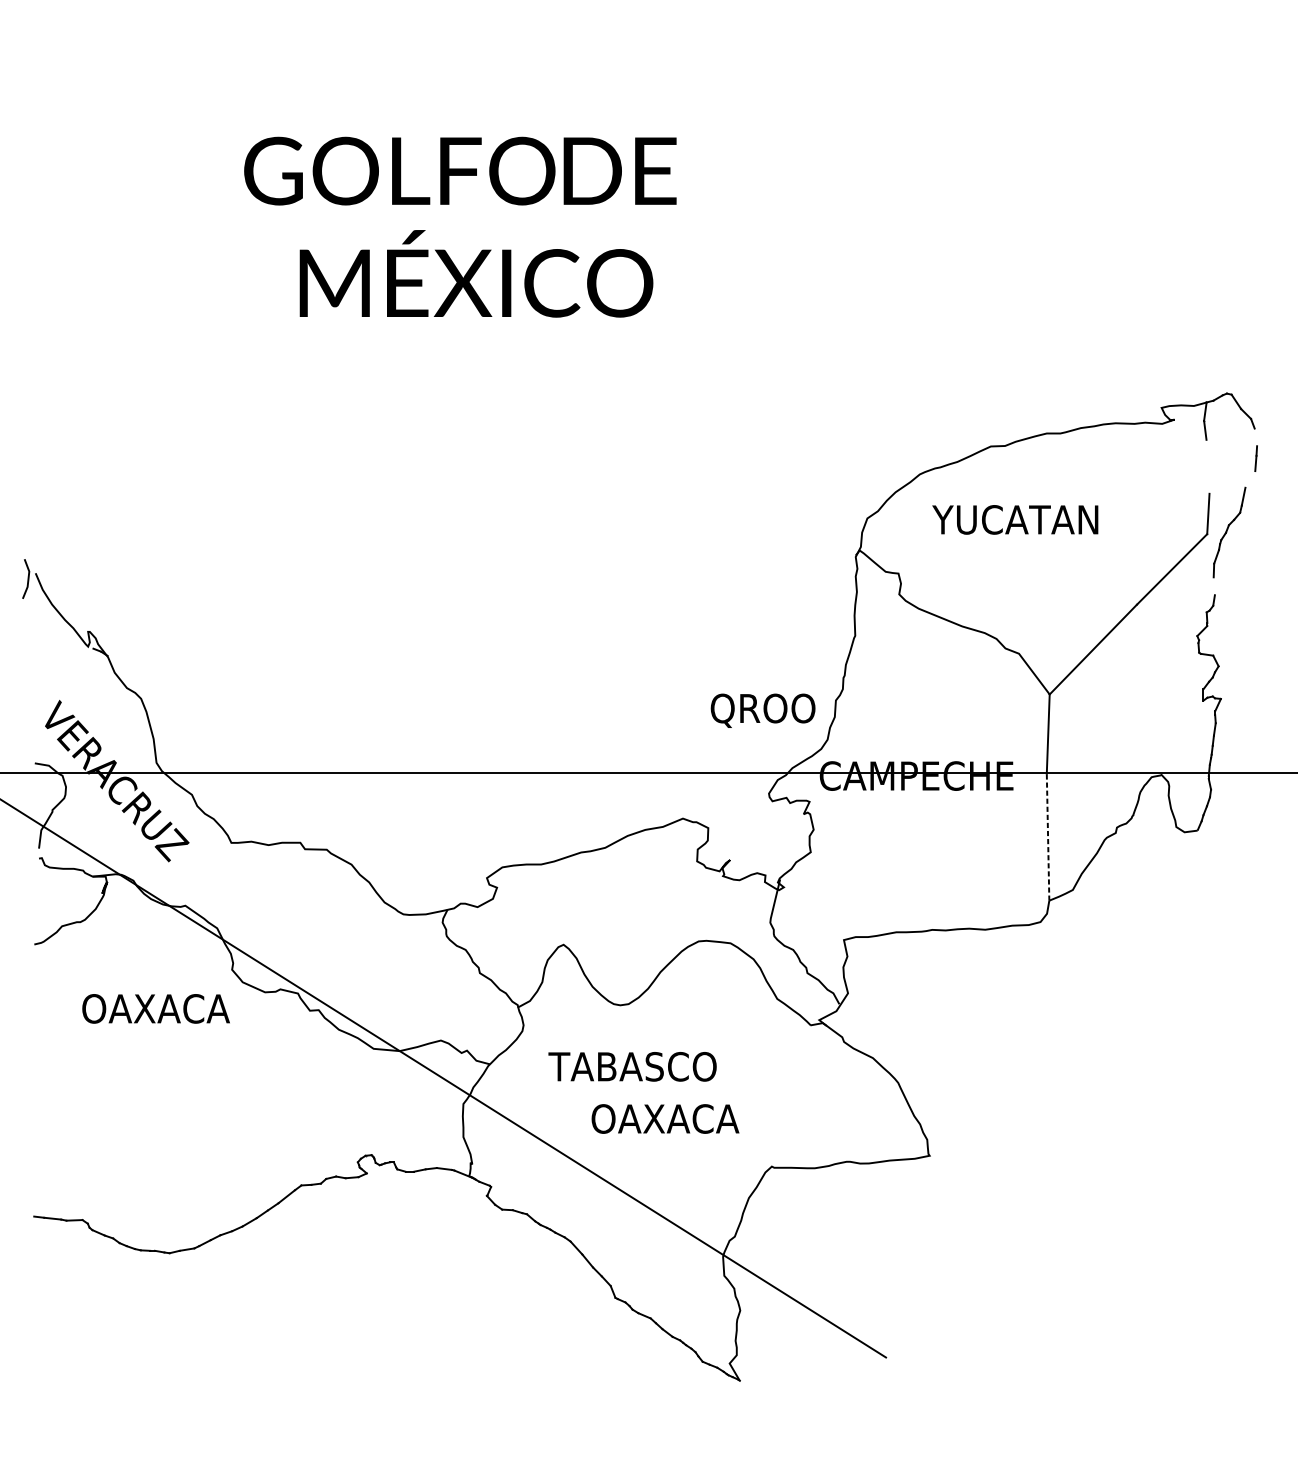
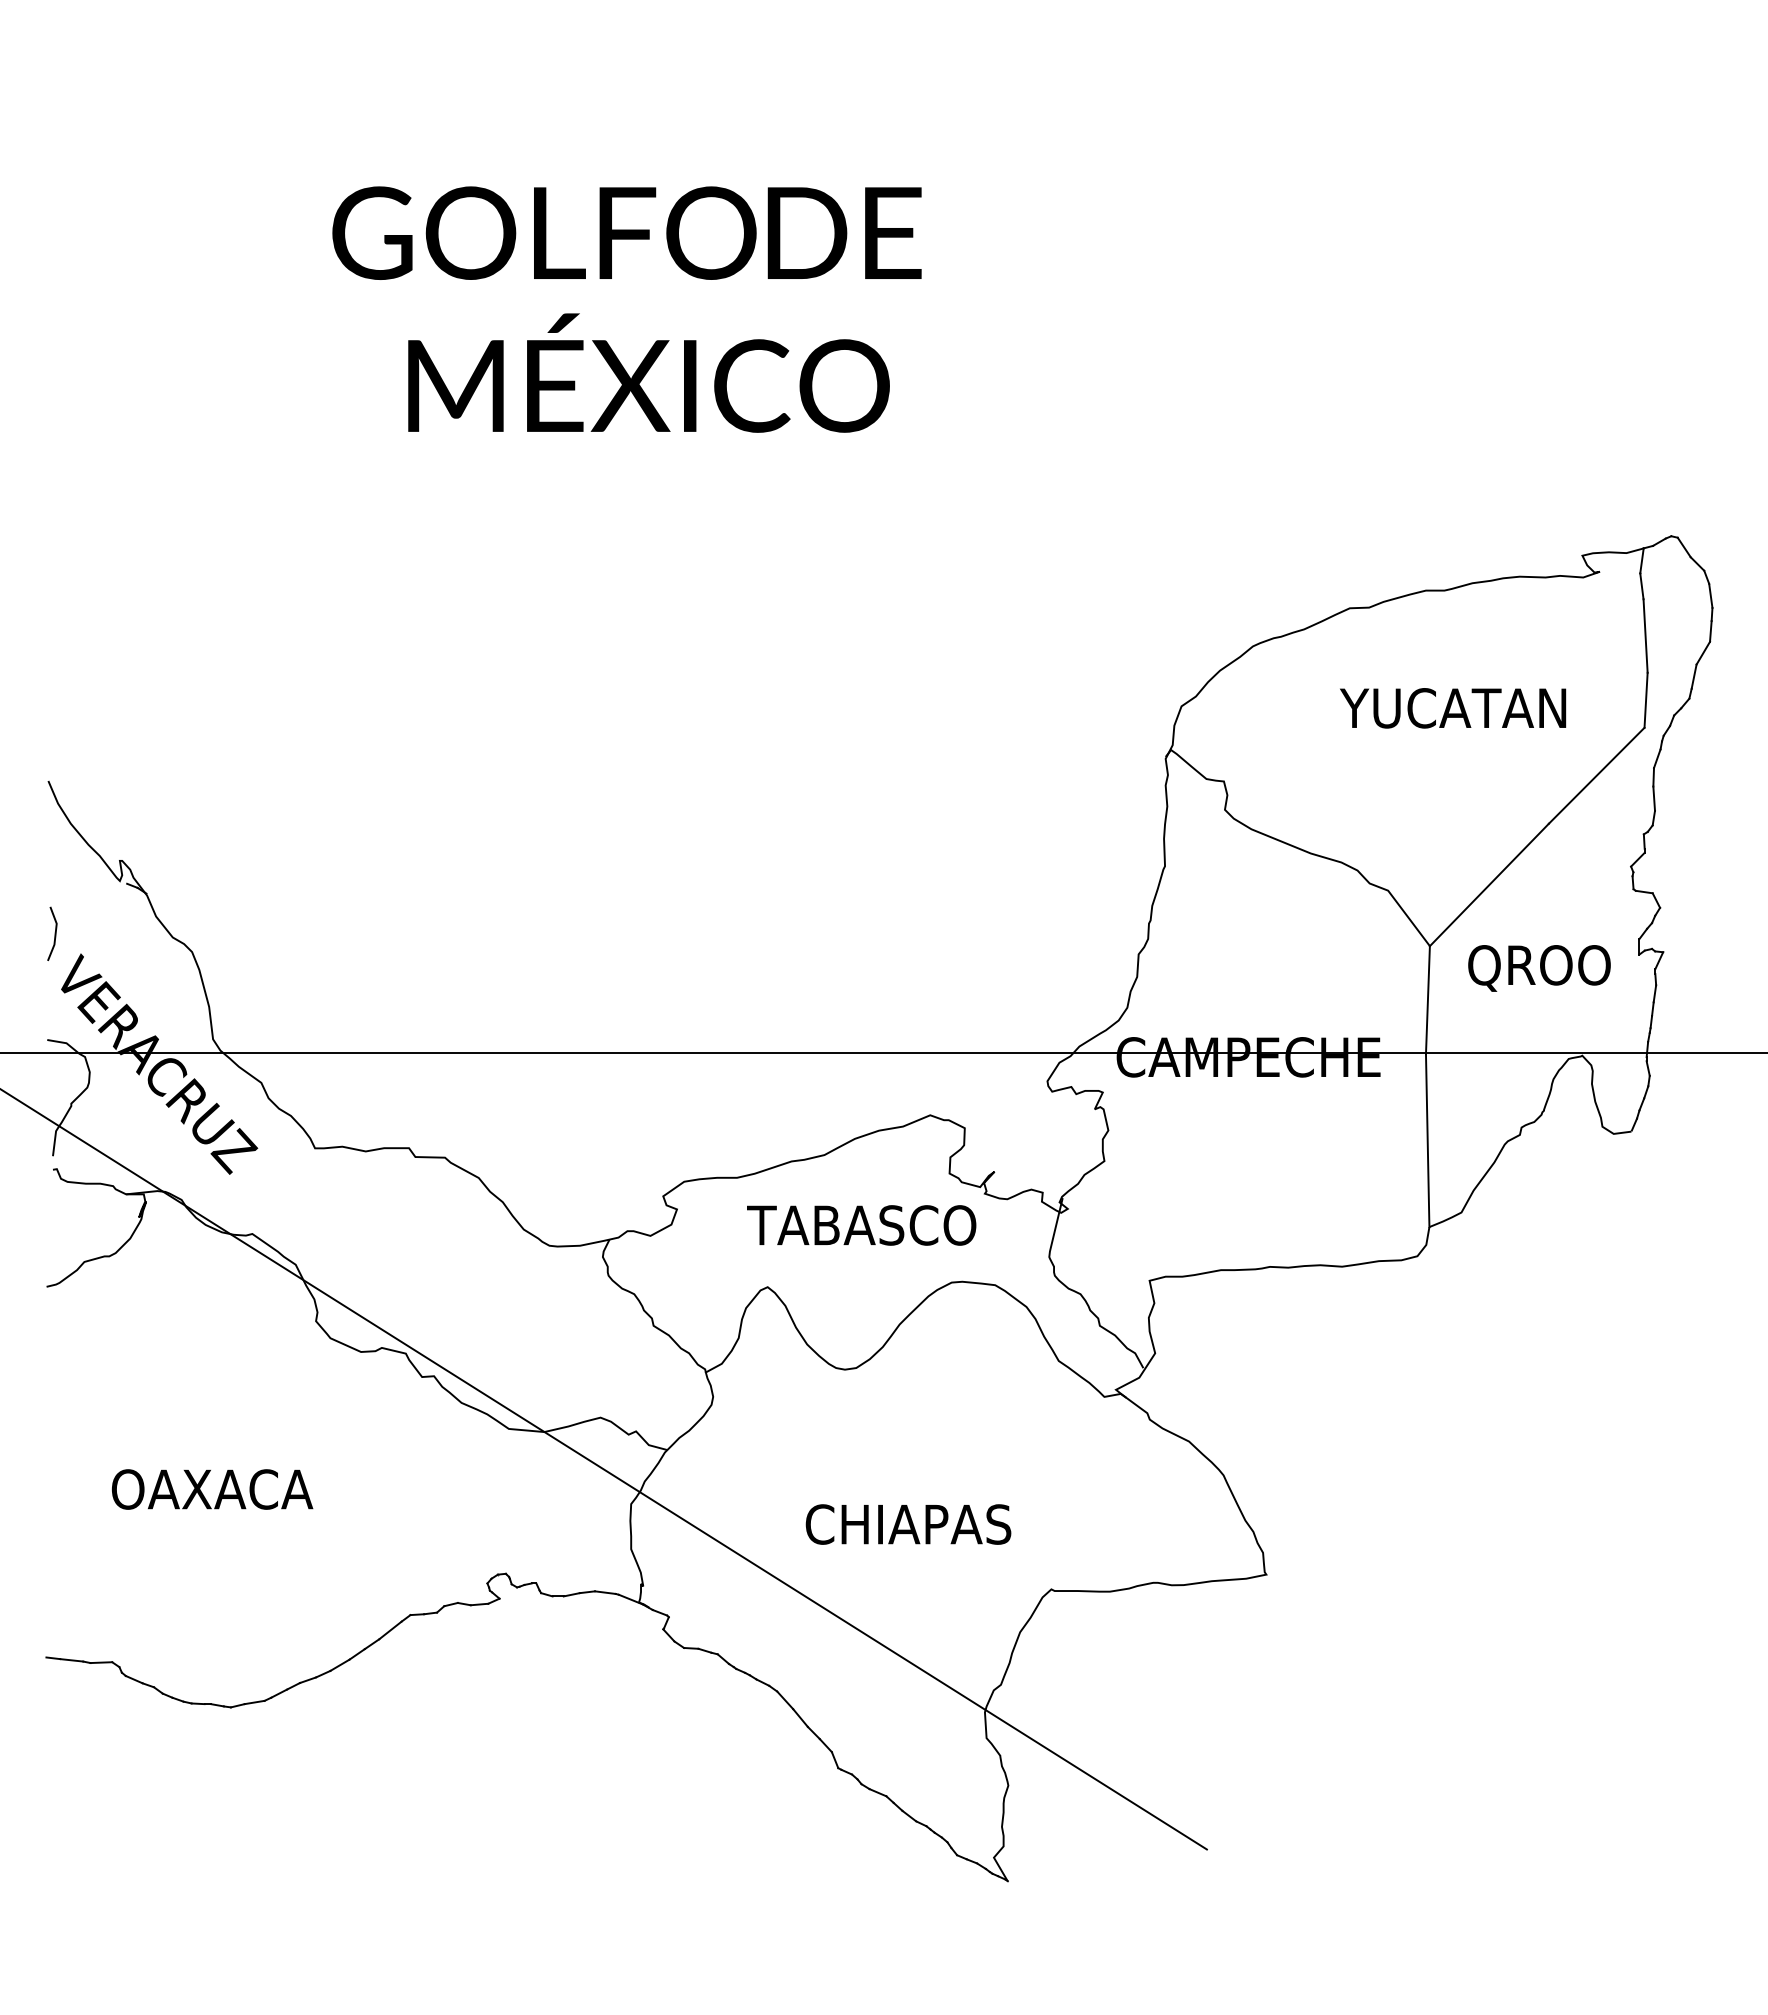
line: (1255, 437) -> (1710, 595), added
line: (1207, 466) -> (1645, 635), added
line: (1250, 478) -> (1703, 652), added
text: (1015, 520) -> (1453, 708), moved
line: (27, 578) -> (54, 933), moved
line: (1214, 586) -> (1654, 798), added
text: (763, 710) -> (1539, 968), moved
line: (1047, 837) -> (1427, 1140), dashed -> solid
text: (156, 1008) -> (212, 1489), moved
text: (632, 1066) -> (861, 1225), moved
text: (669, 1118) -> (911, 1524), OAXACA -> CHIAPAS

